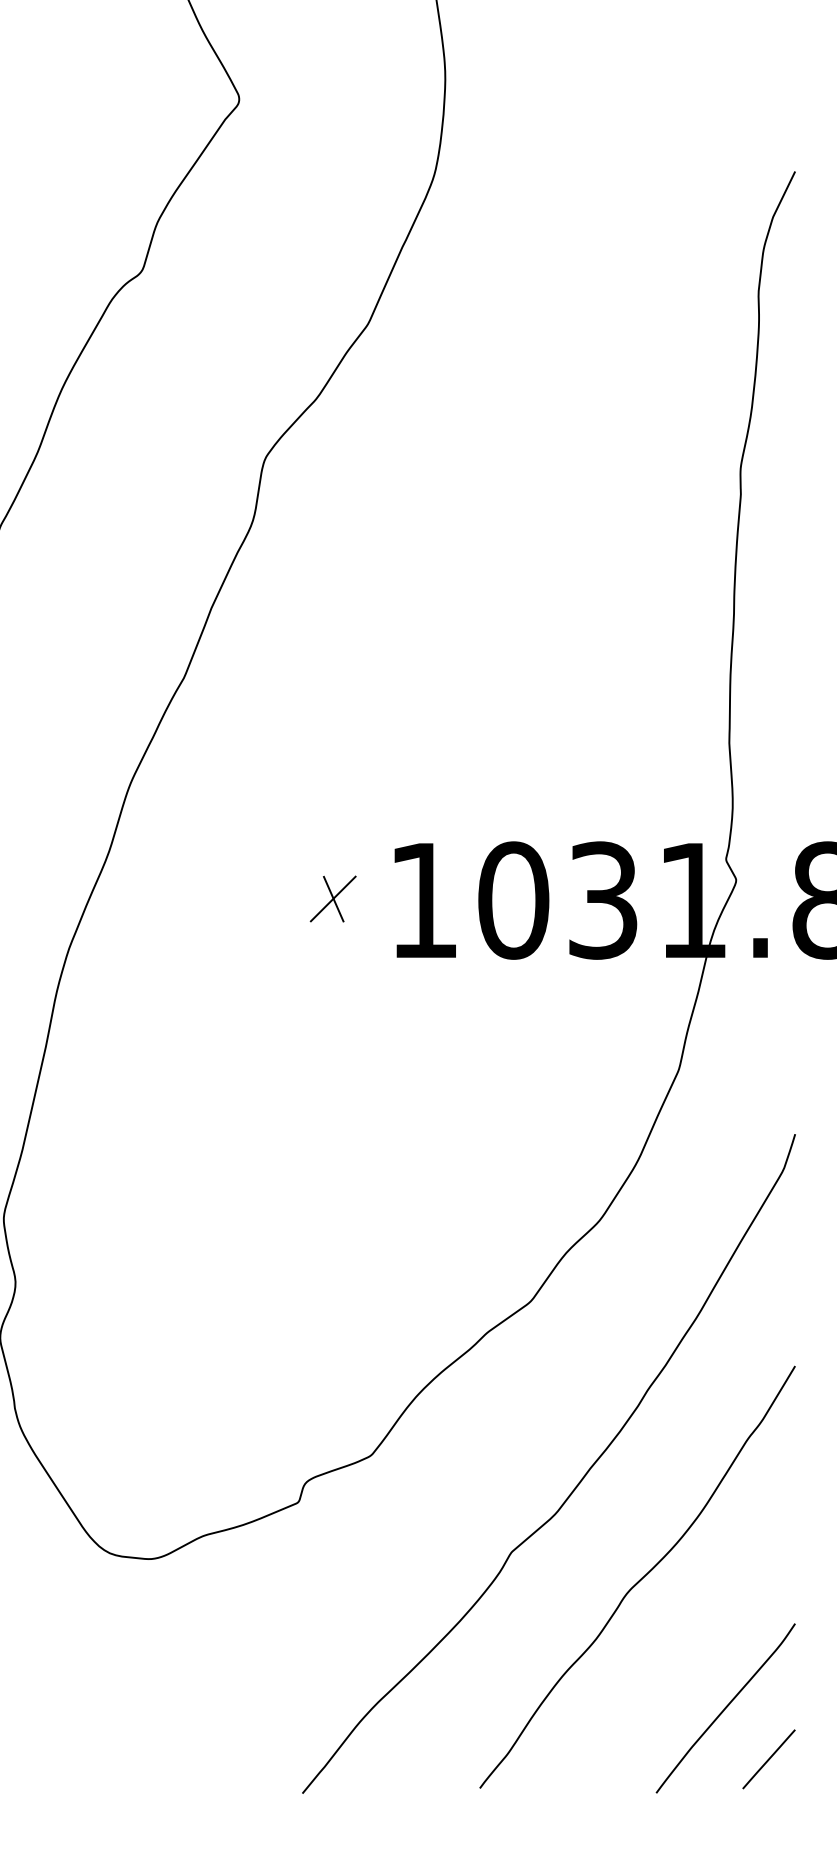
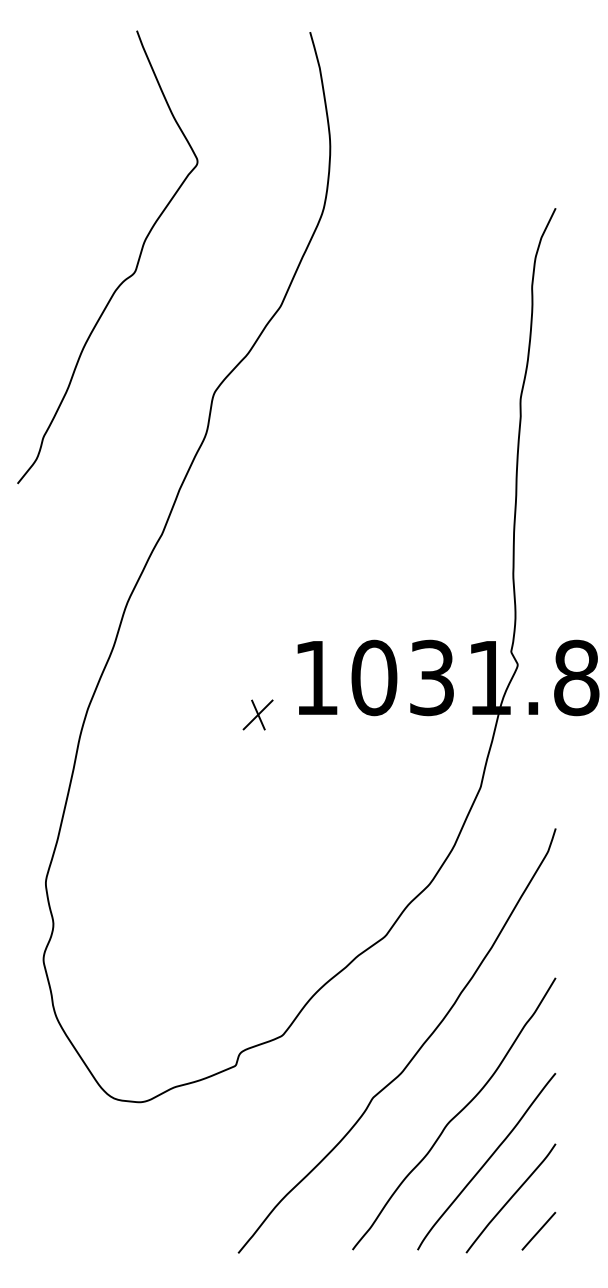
part: (332, 898) -> (257, 714), moved
curve: (687, 1651) -> (486, 1161), added

